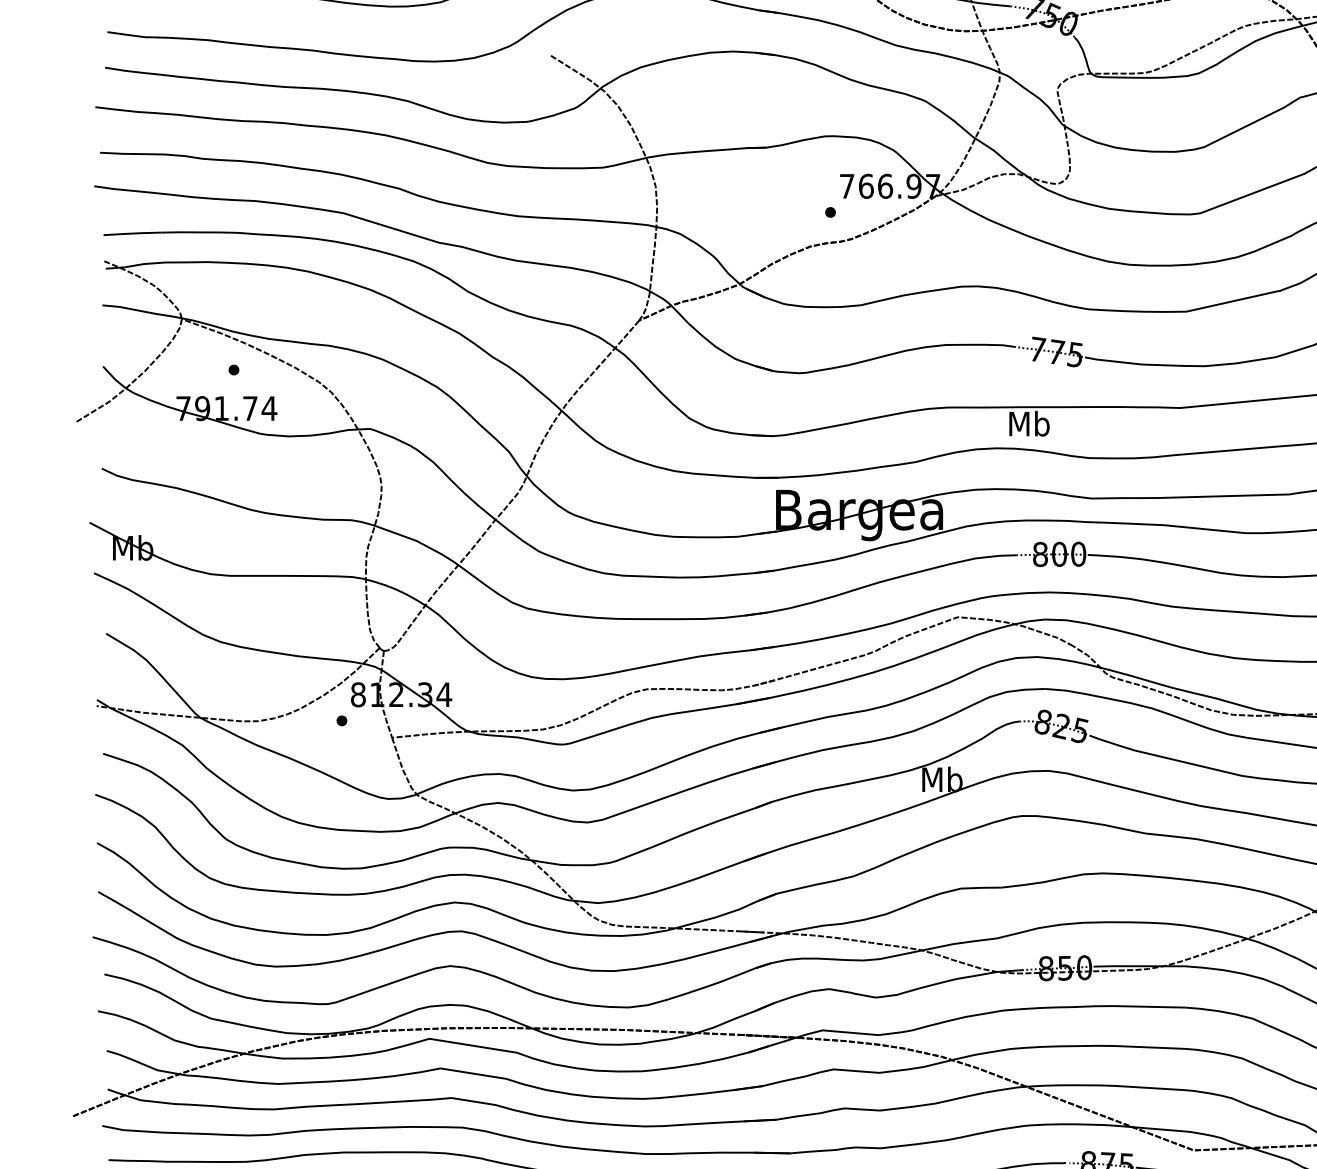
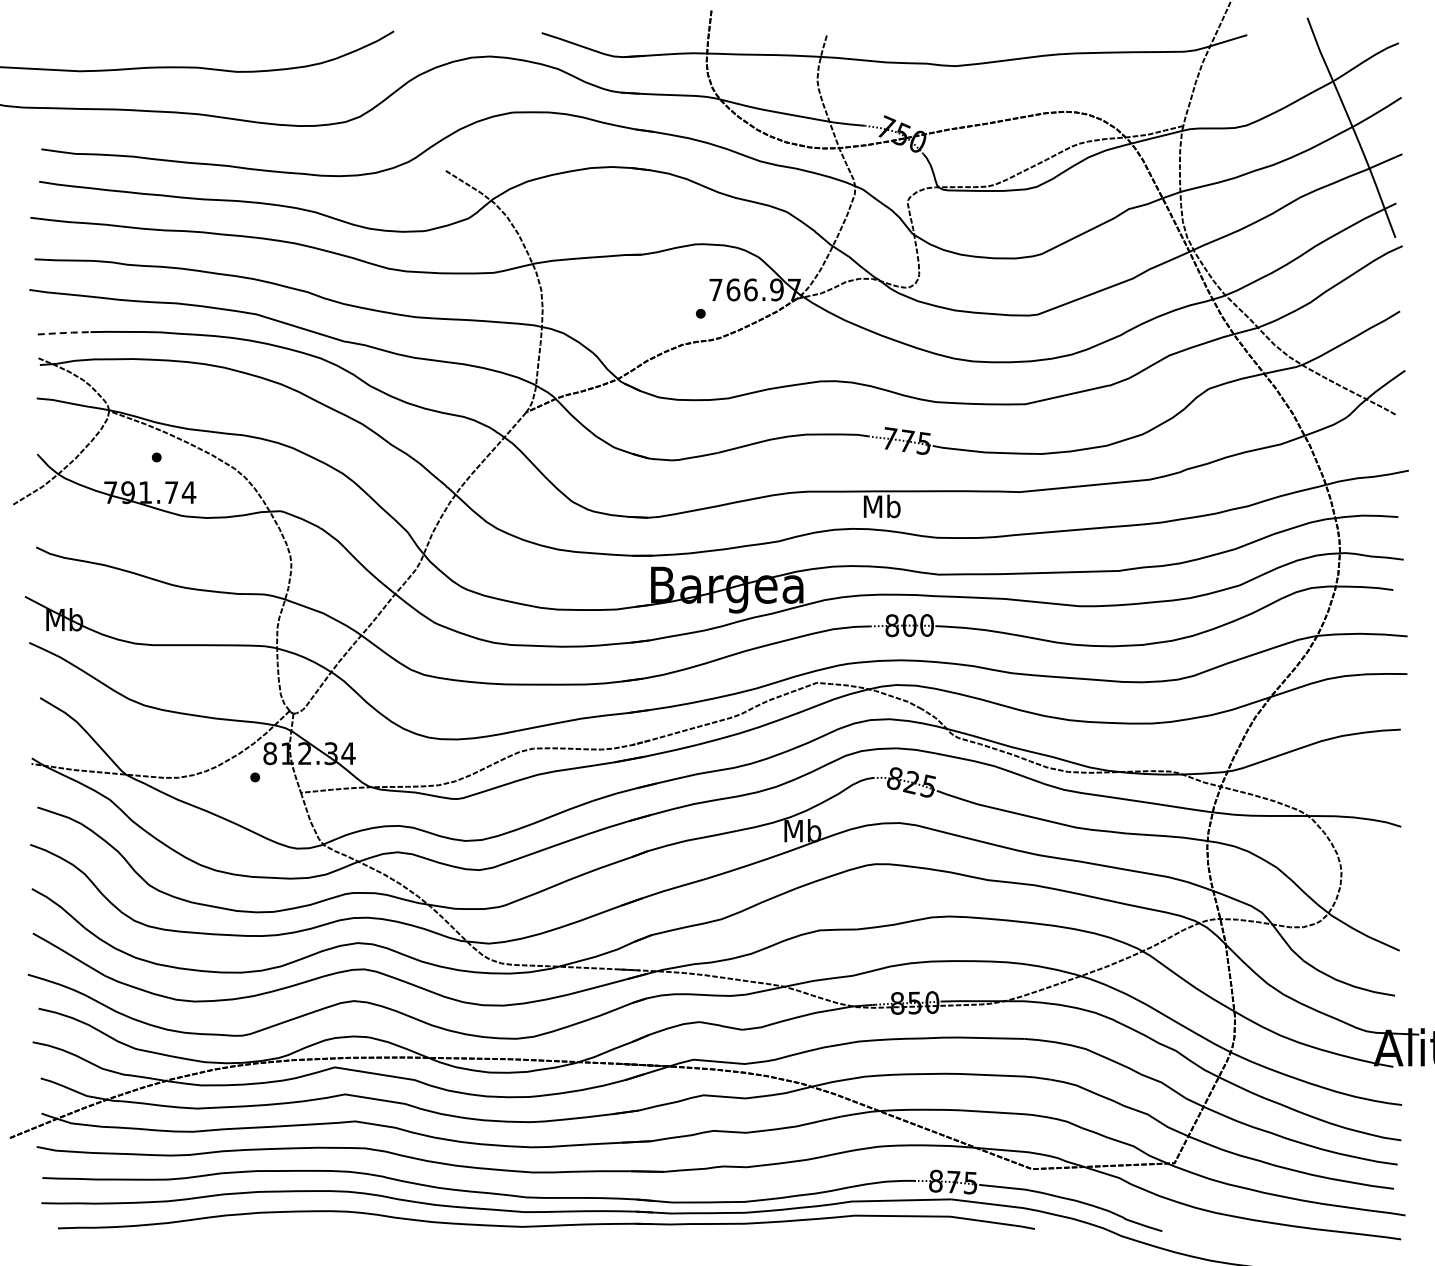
line: (132, 234) -> (64, 333), solid -> dashed

